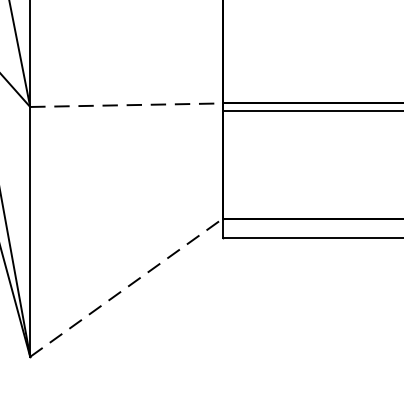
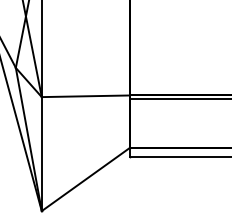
line: (126, 105) -> (85, 96), dashed -> solid
line: (128, 287) -> (86, 179), dashed -> solid

